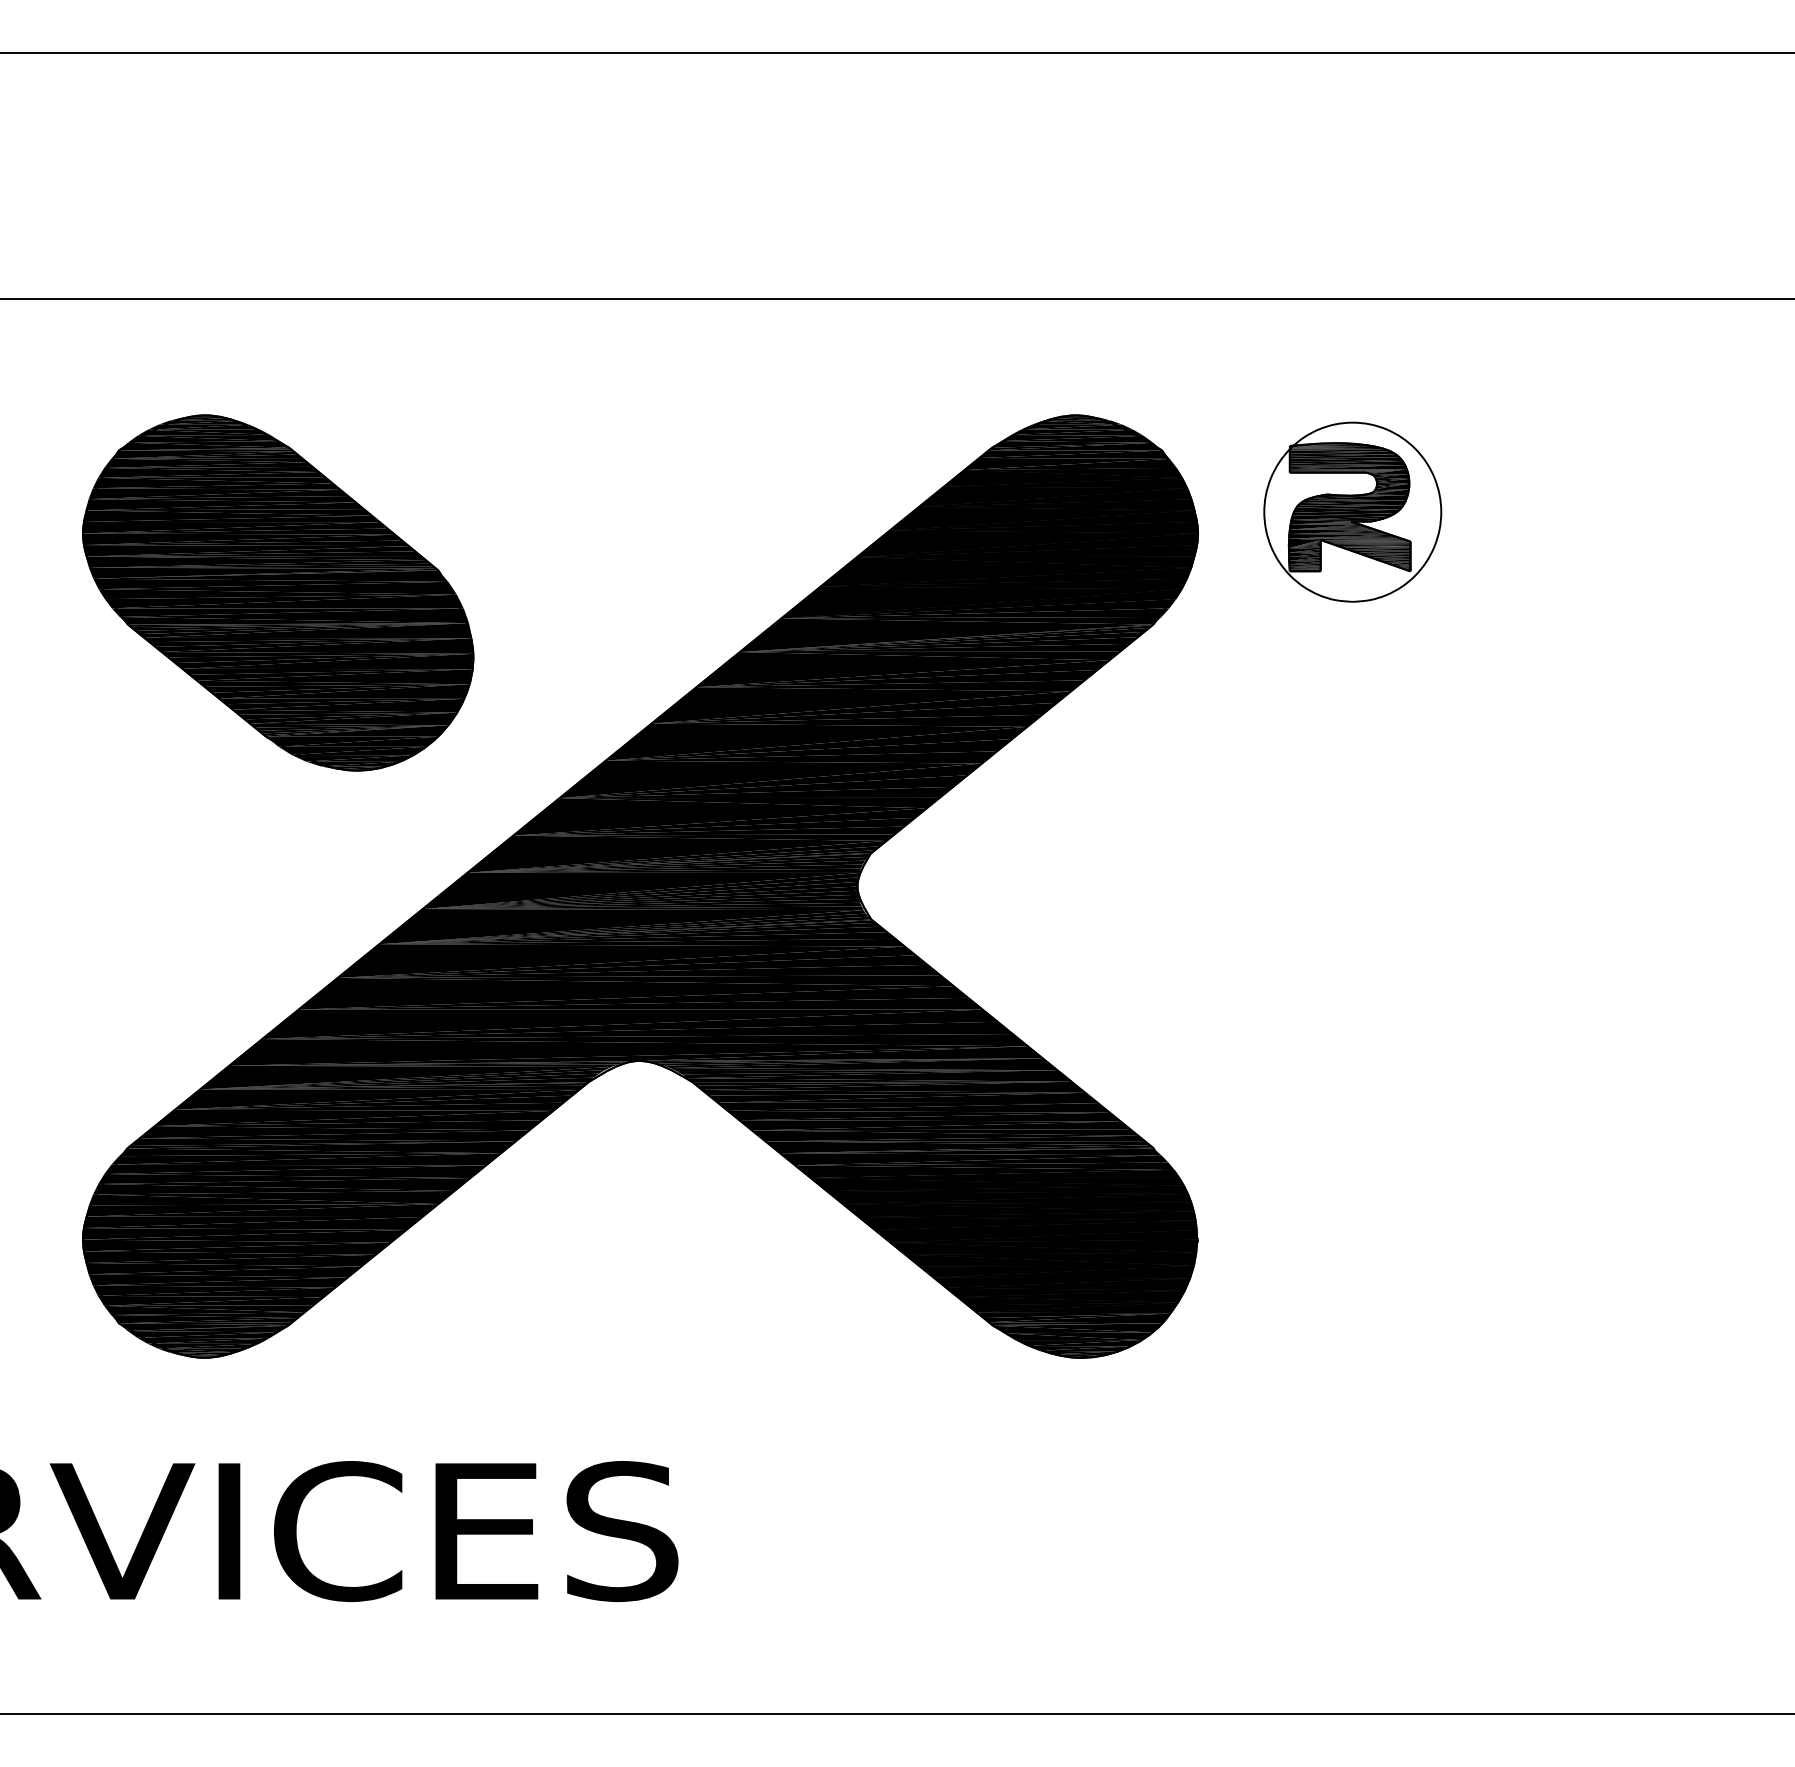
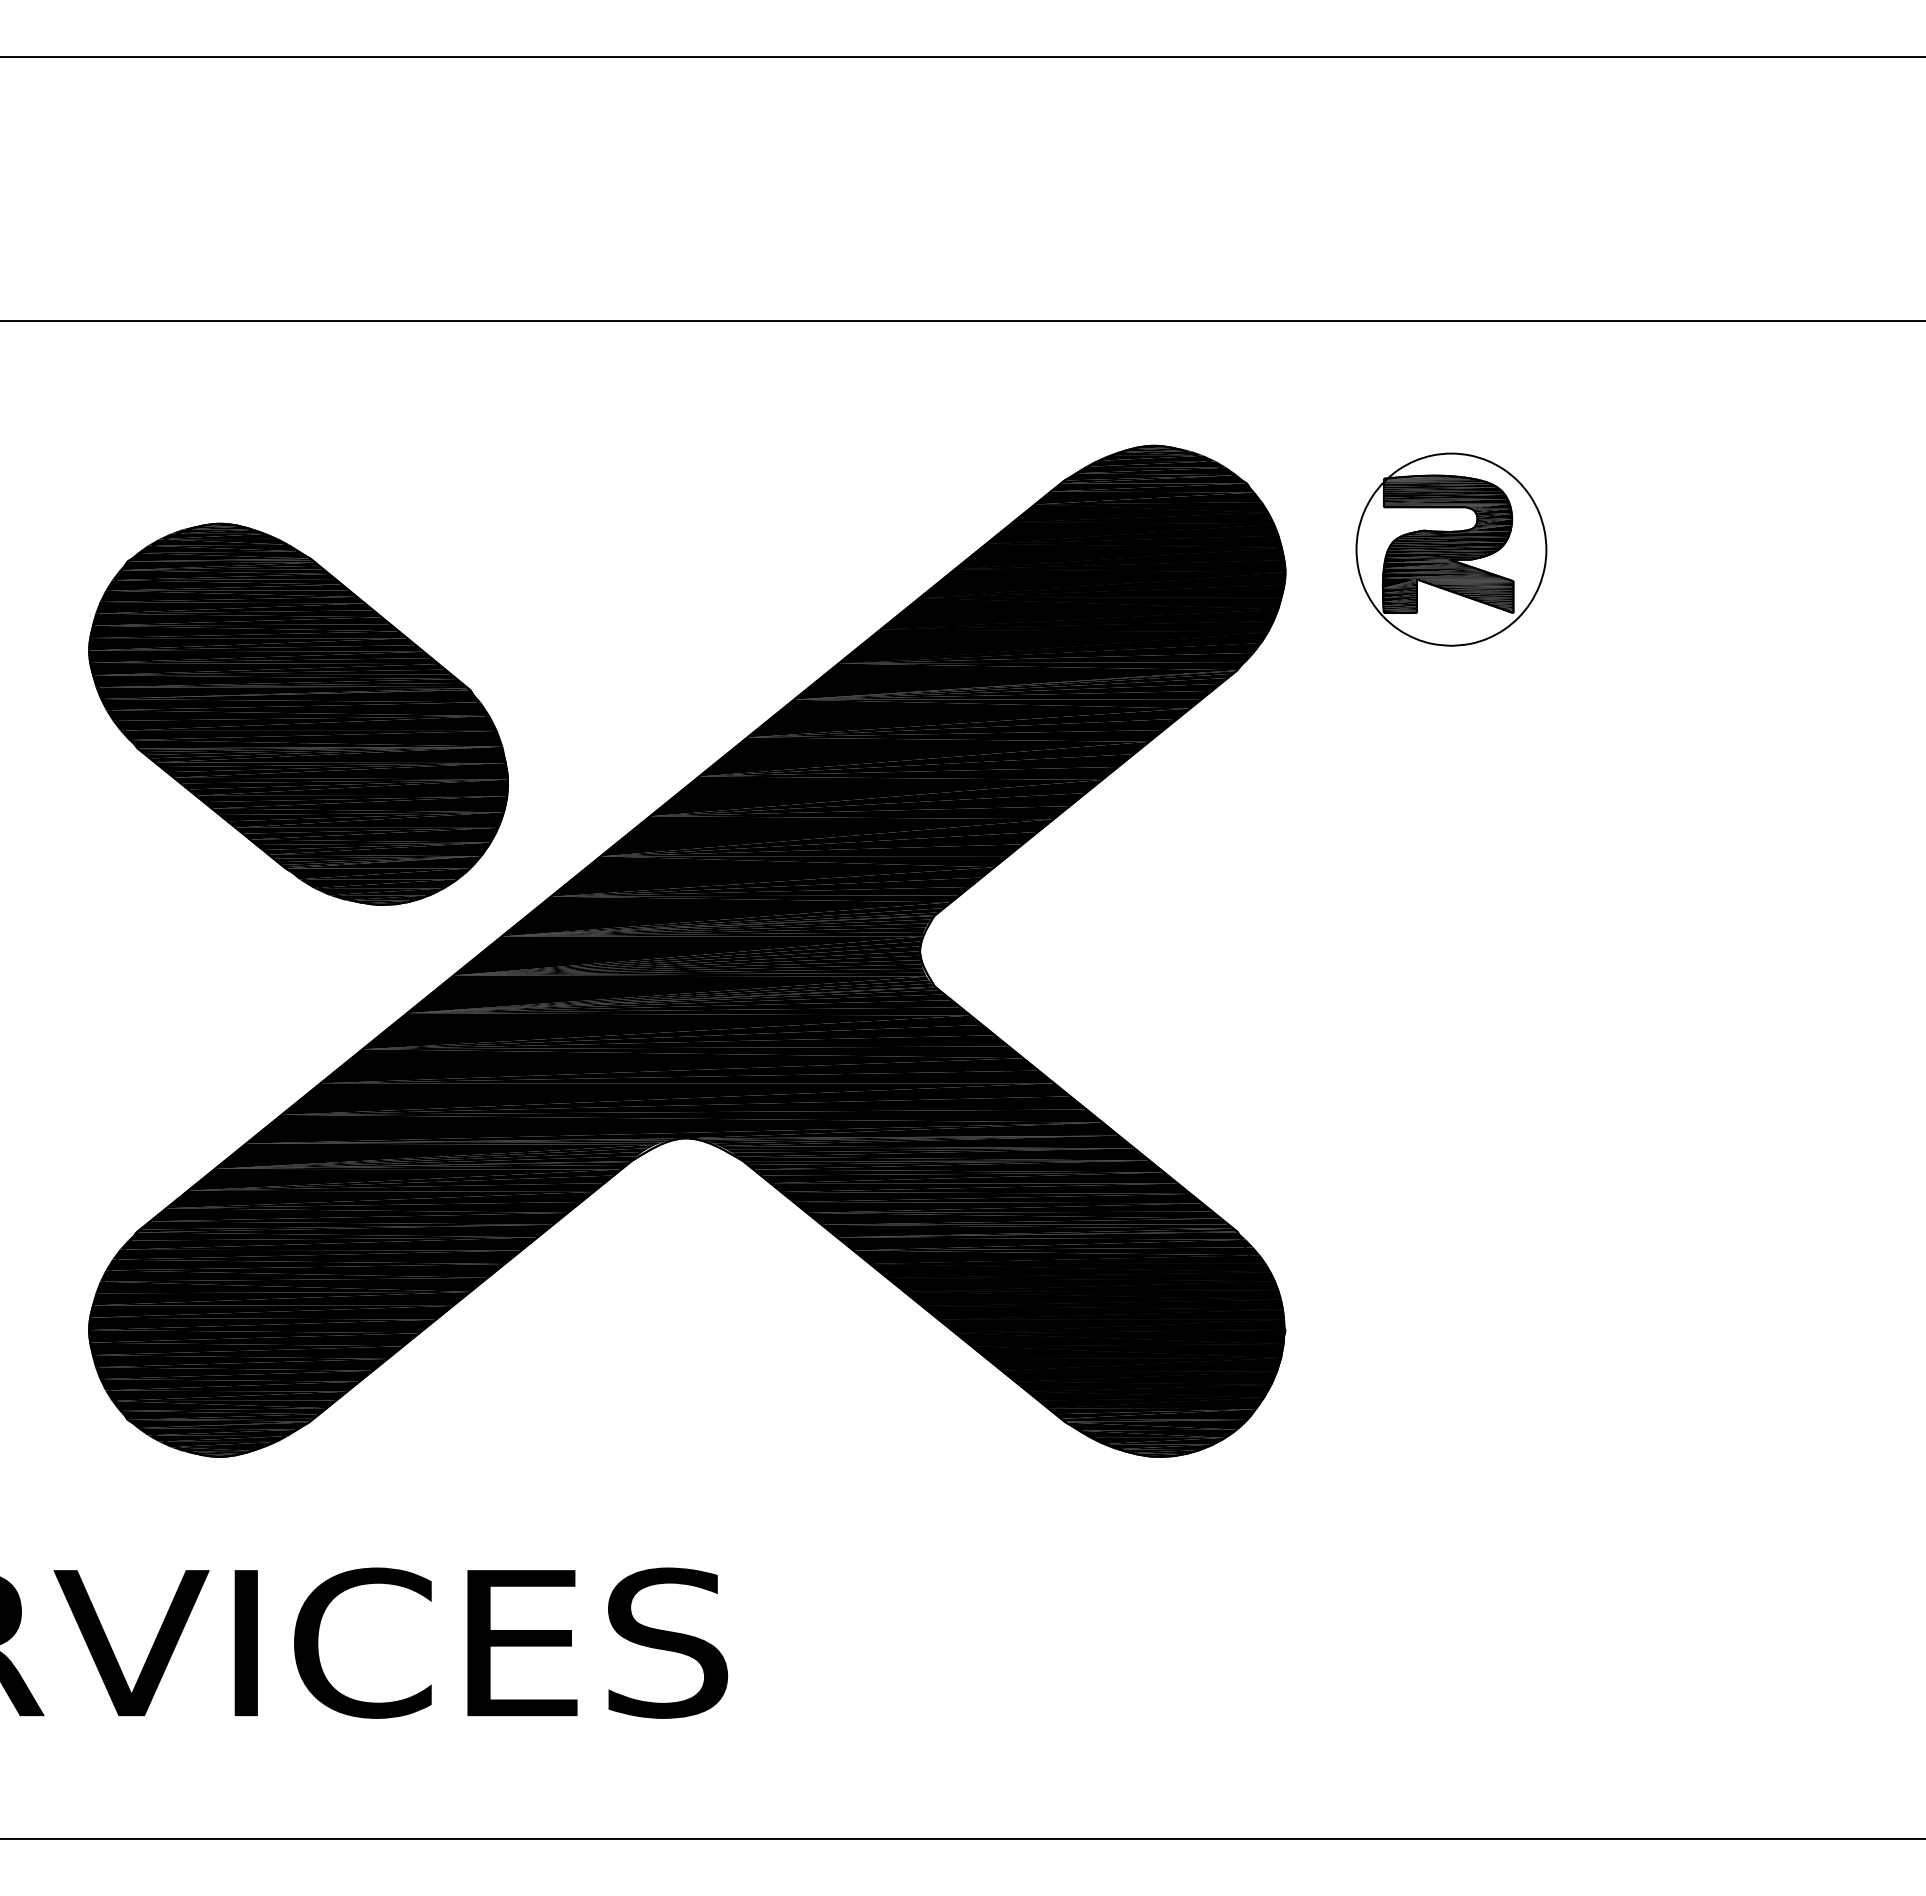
part: (278, 592) -> (298, 713), moved

